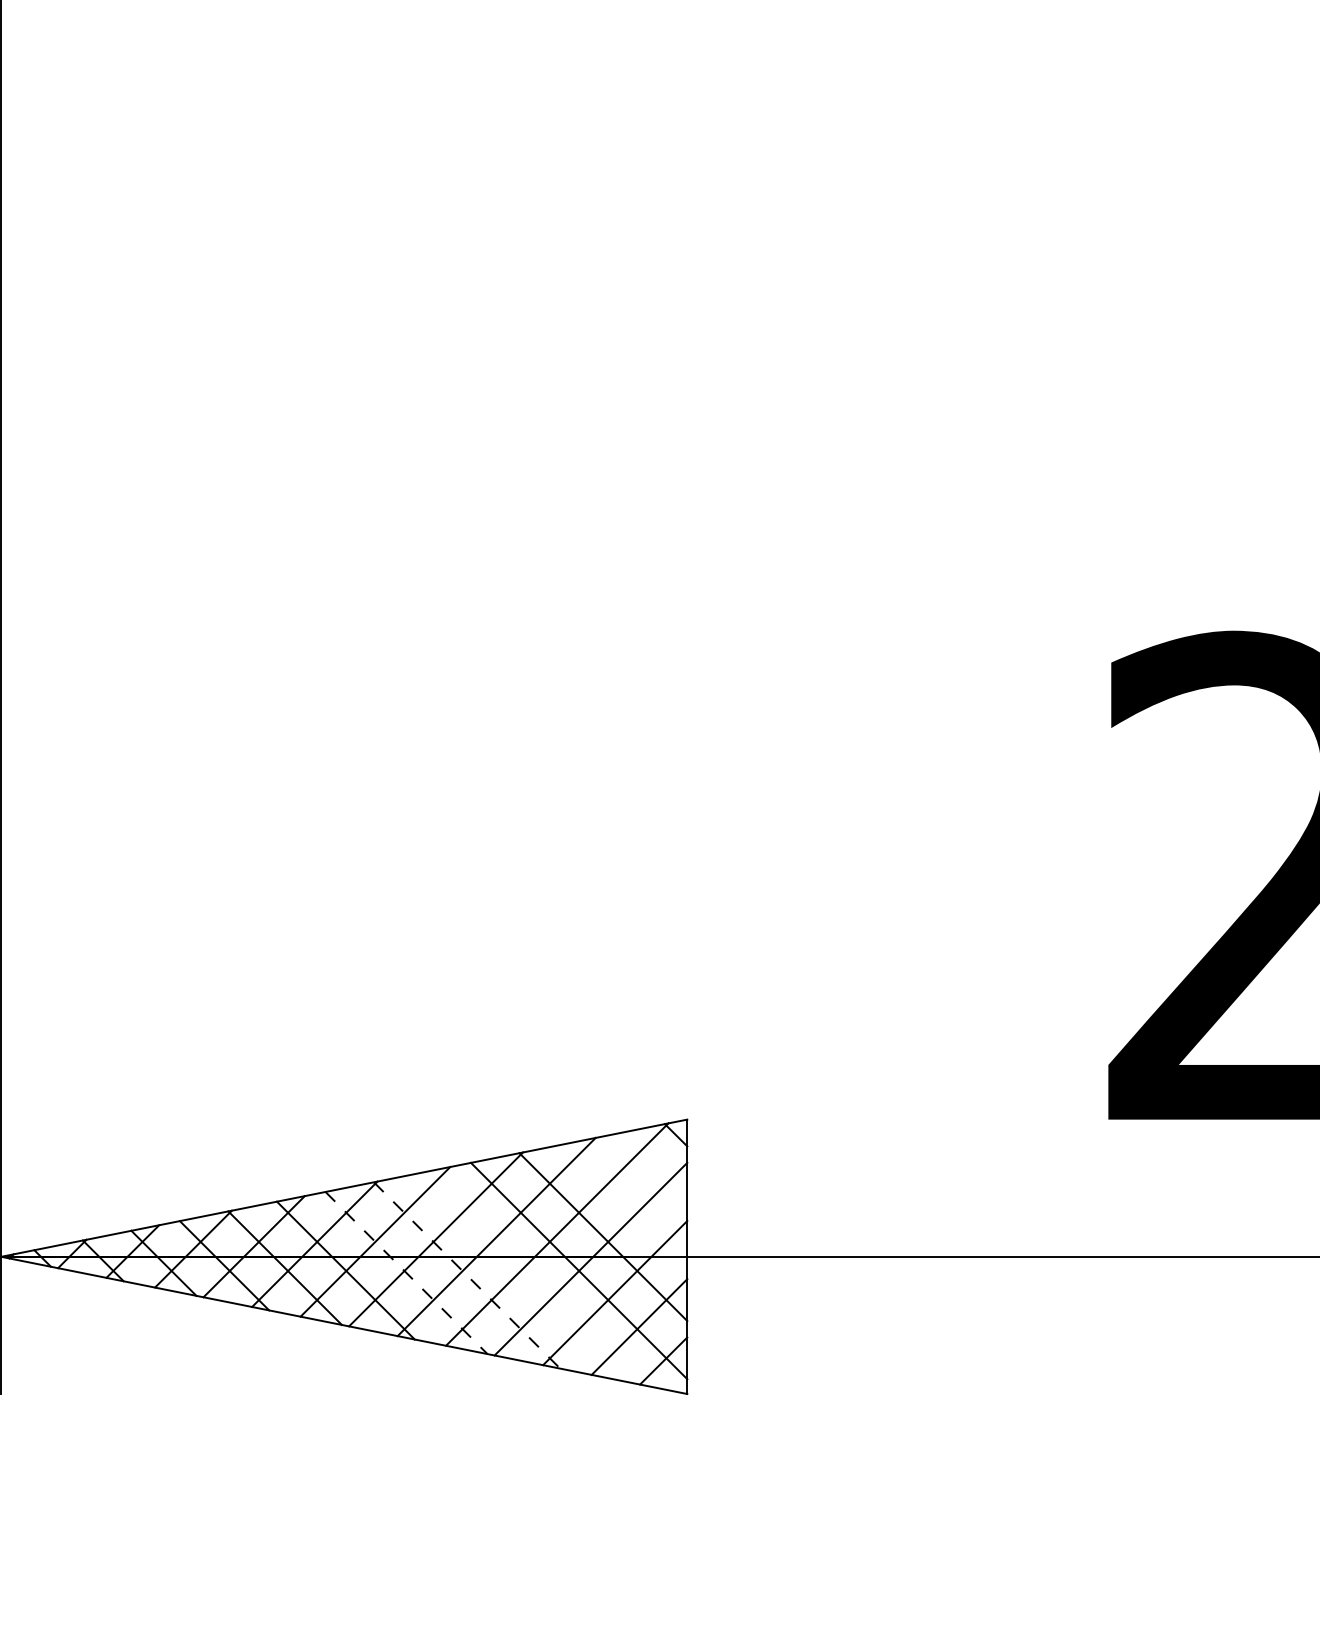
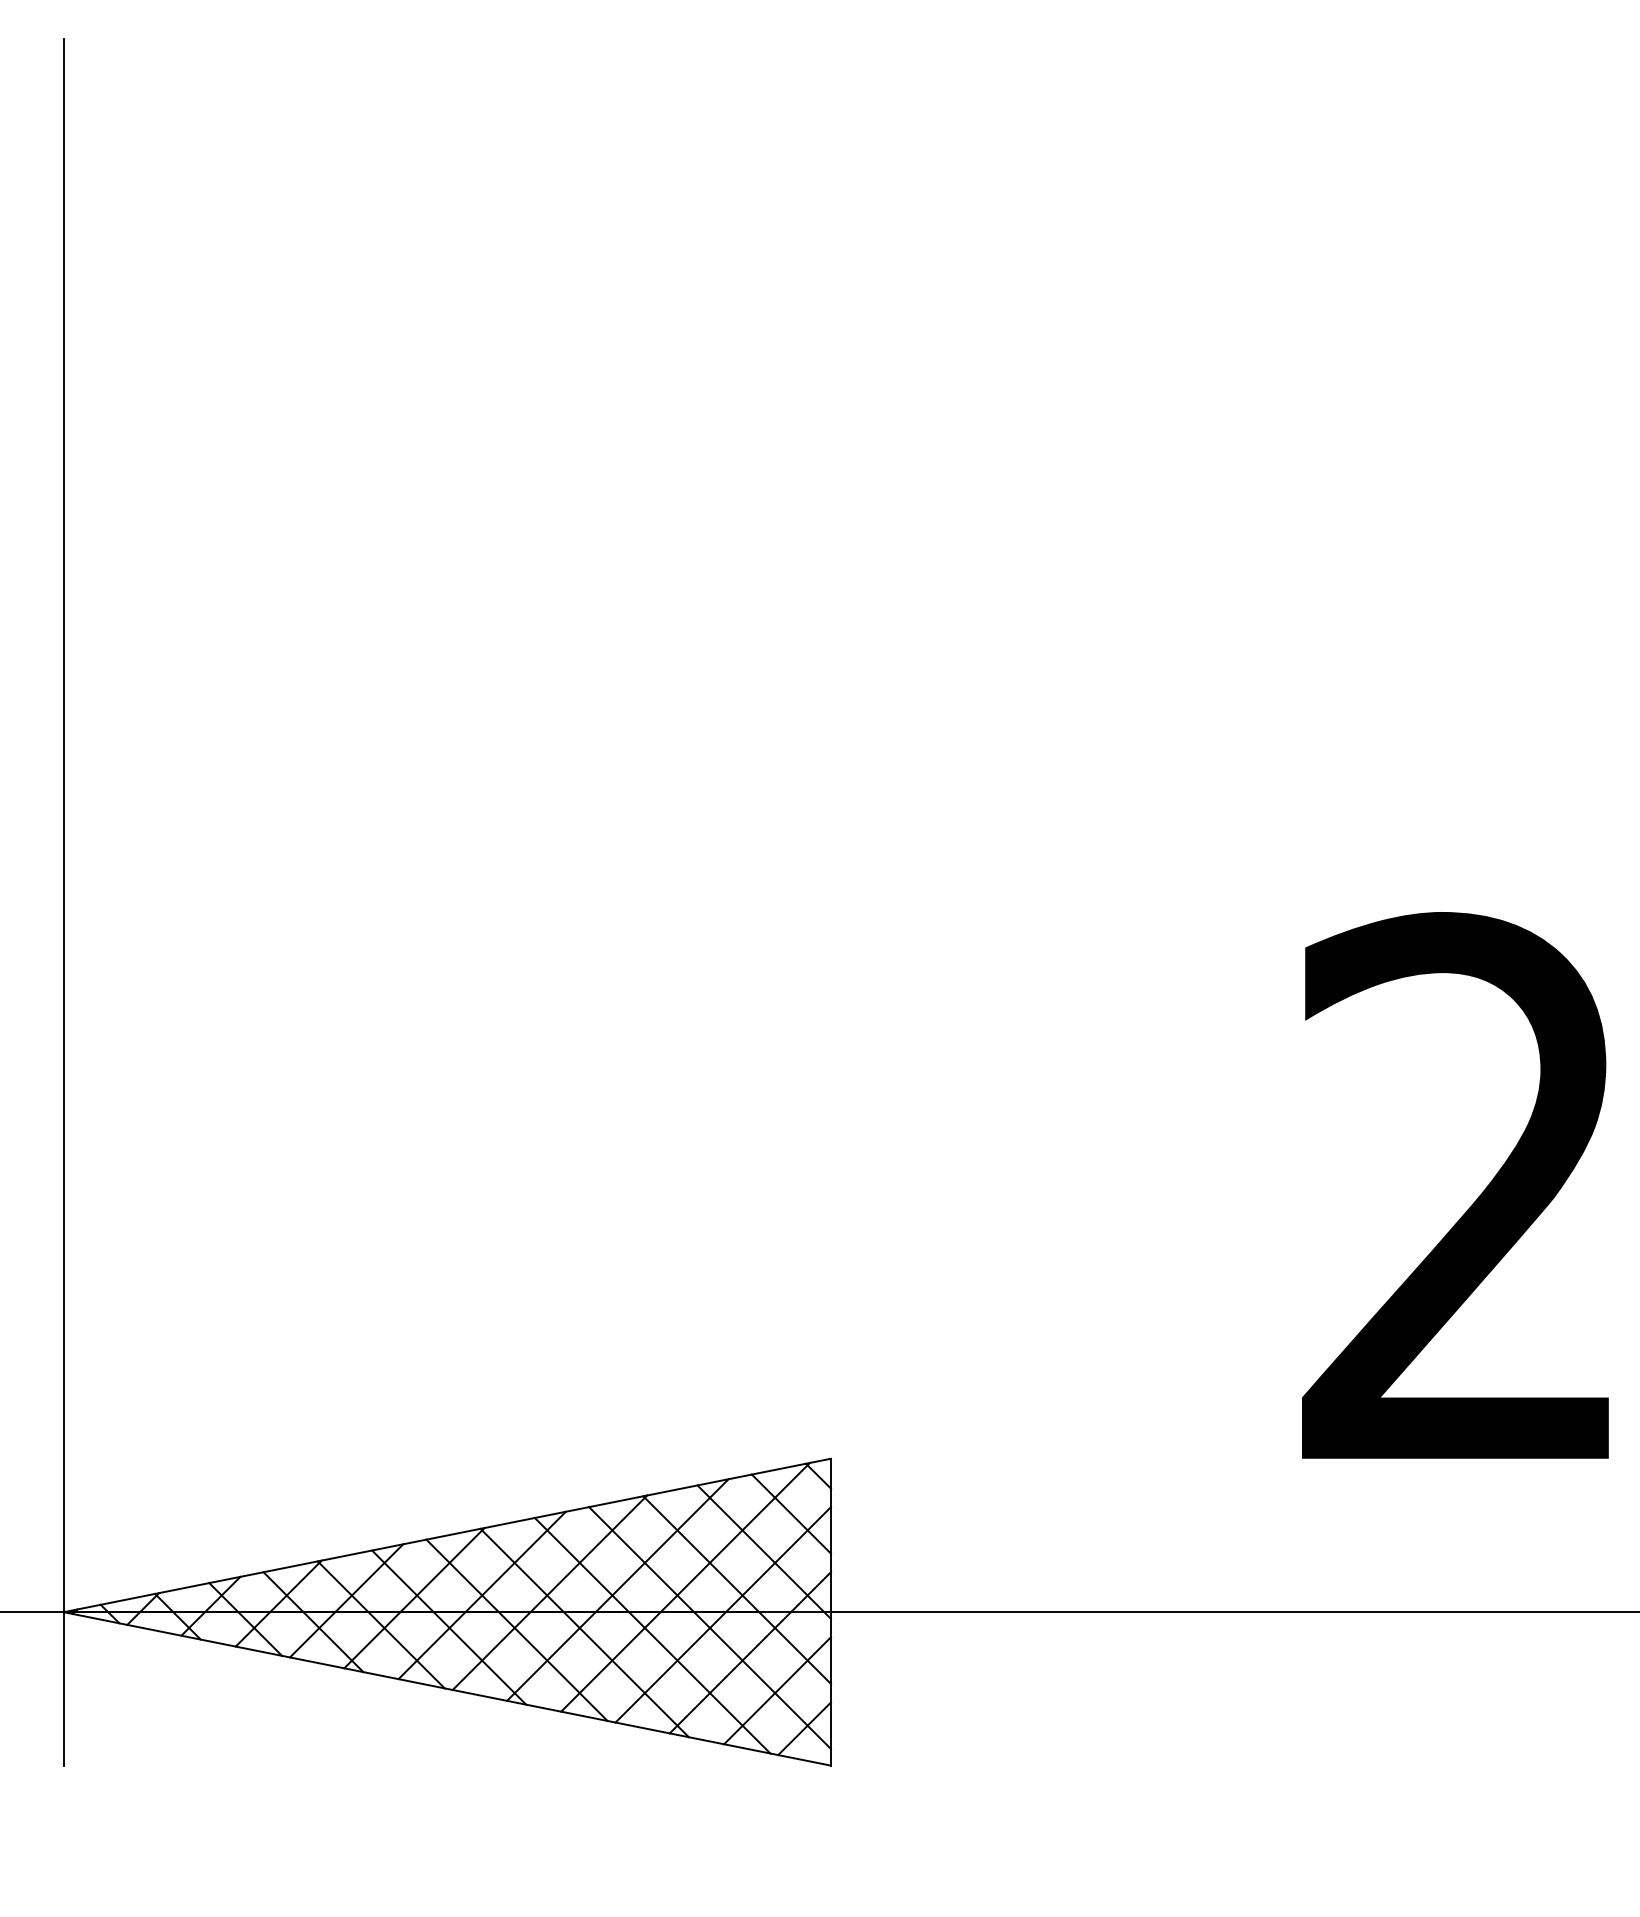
line: (651, 1168) -> (791, 1513), added
line: (627, 1202) -> (764, 1551), added
line: (406, 1273) -> (517, 1630), dashed -> solid
line: (467, 1275) -> (585, 1633), dashed -> solid
line: (527, 1277) -> (652, 1635), added

